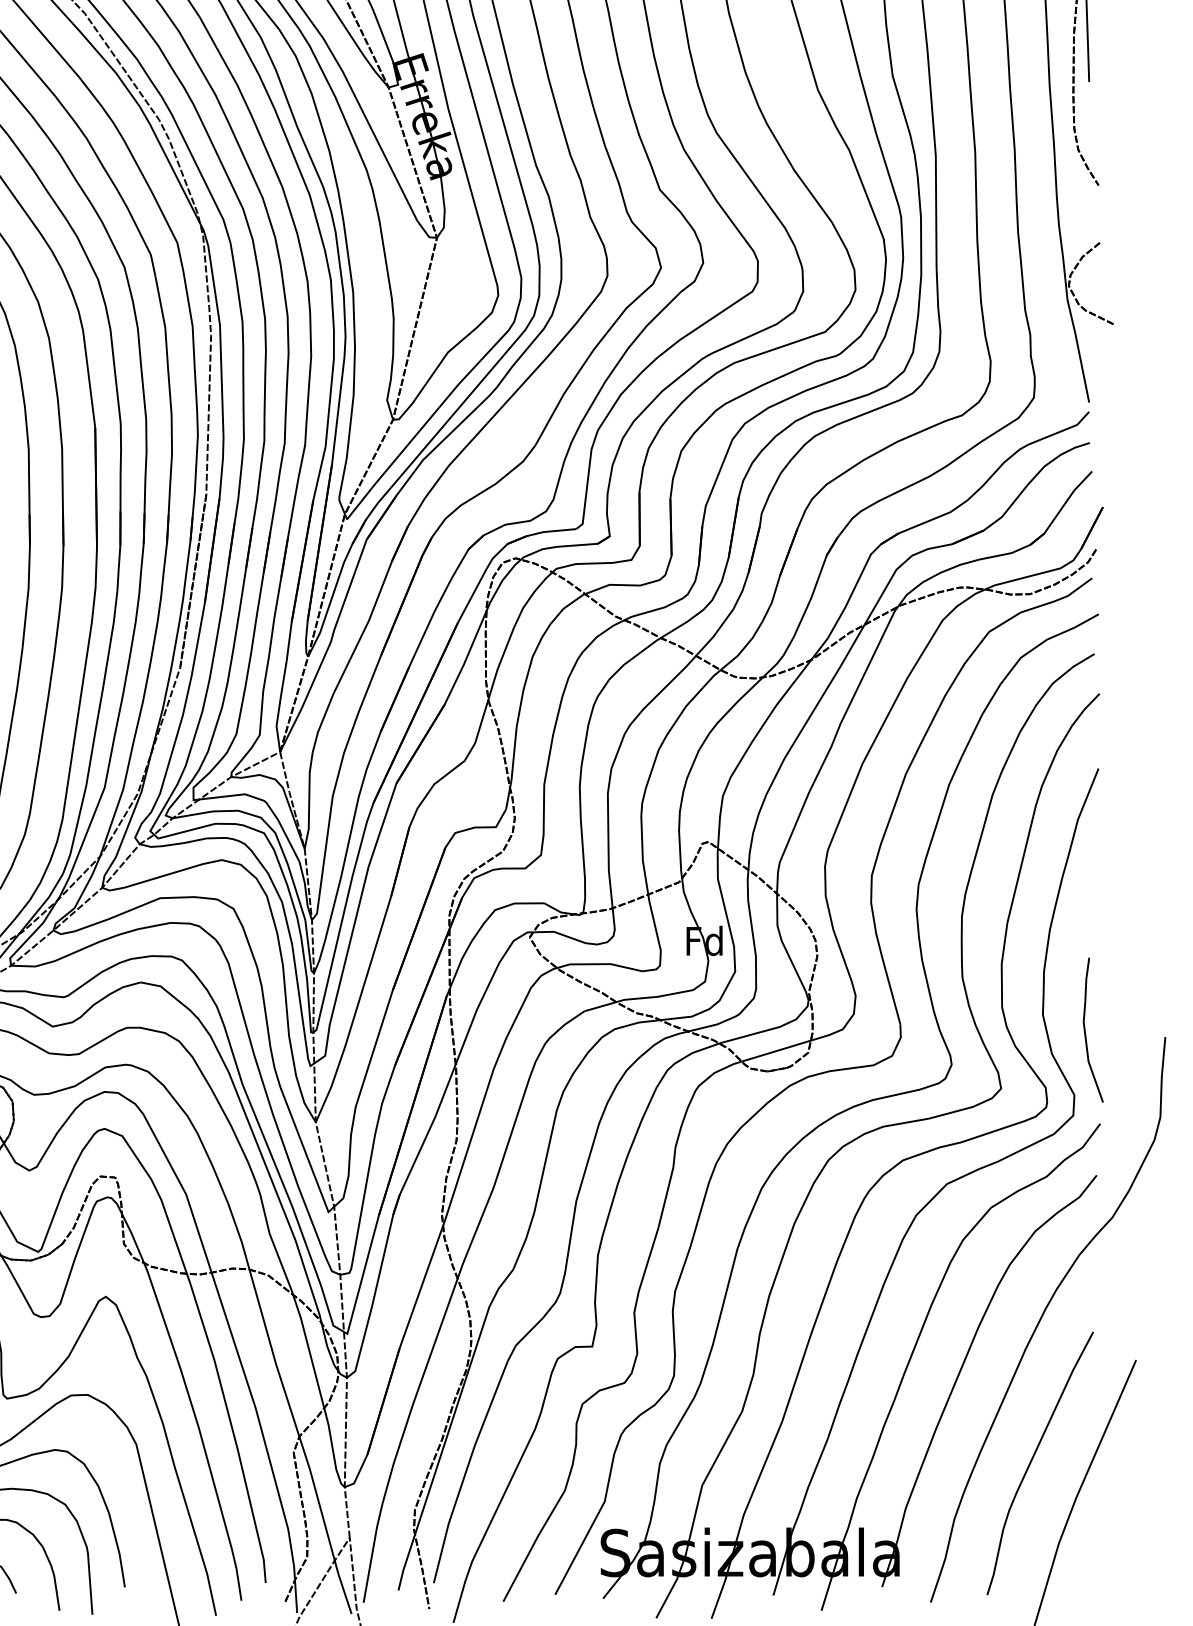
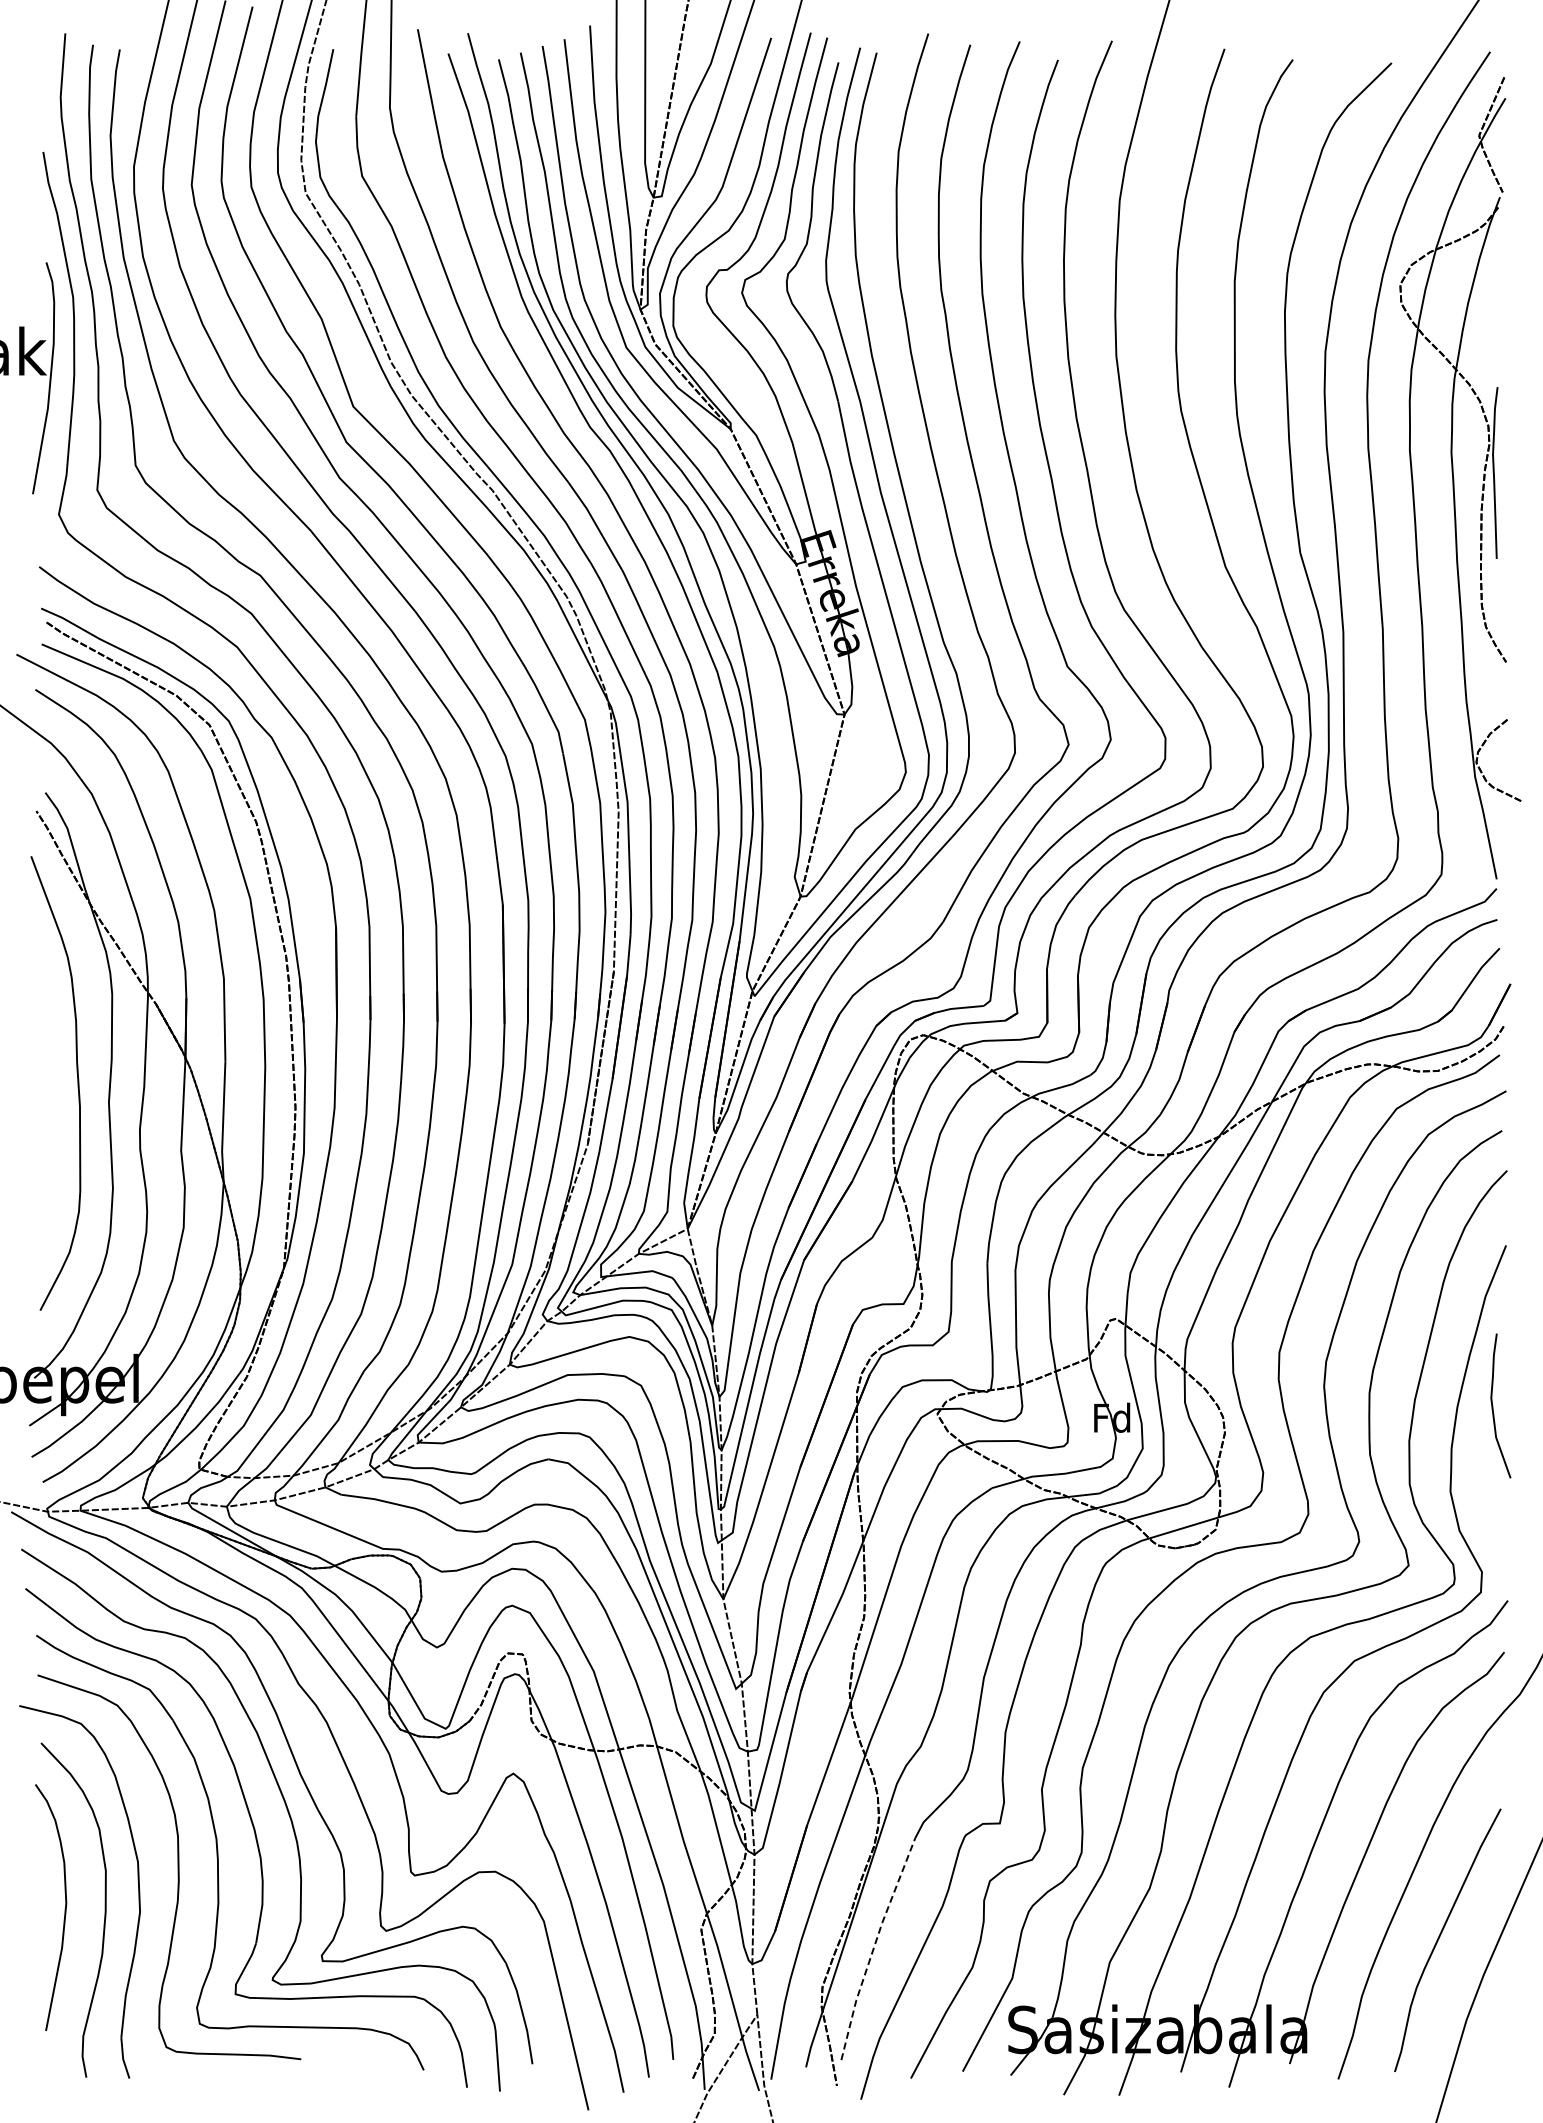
curve: (1085, 1029) -> (1493, 1405), moved
line: (465, 1471) -> (873, 1948), solid -> dashed

